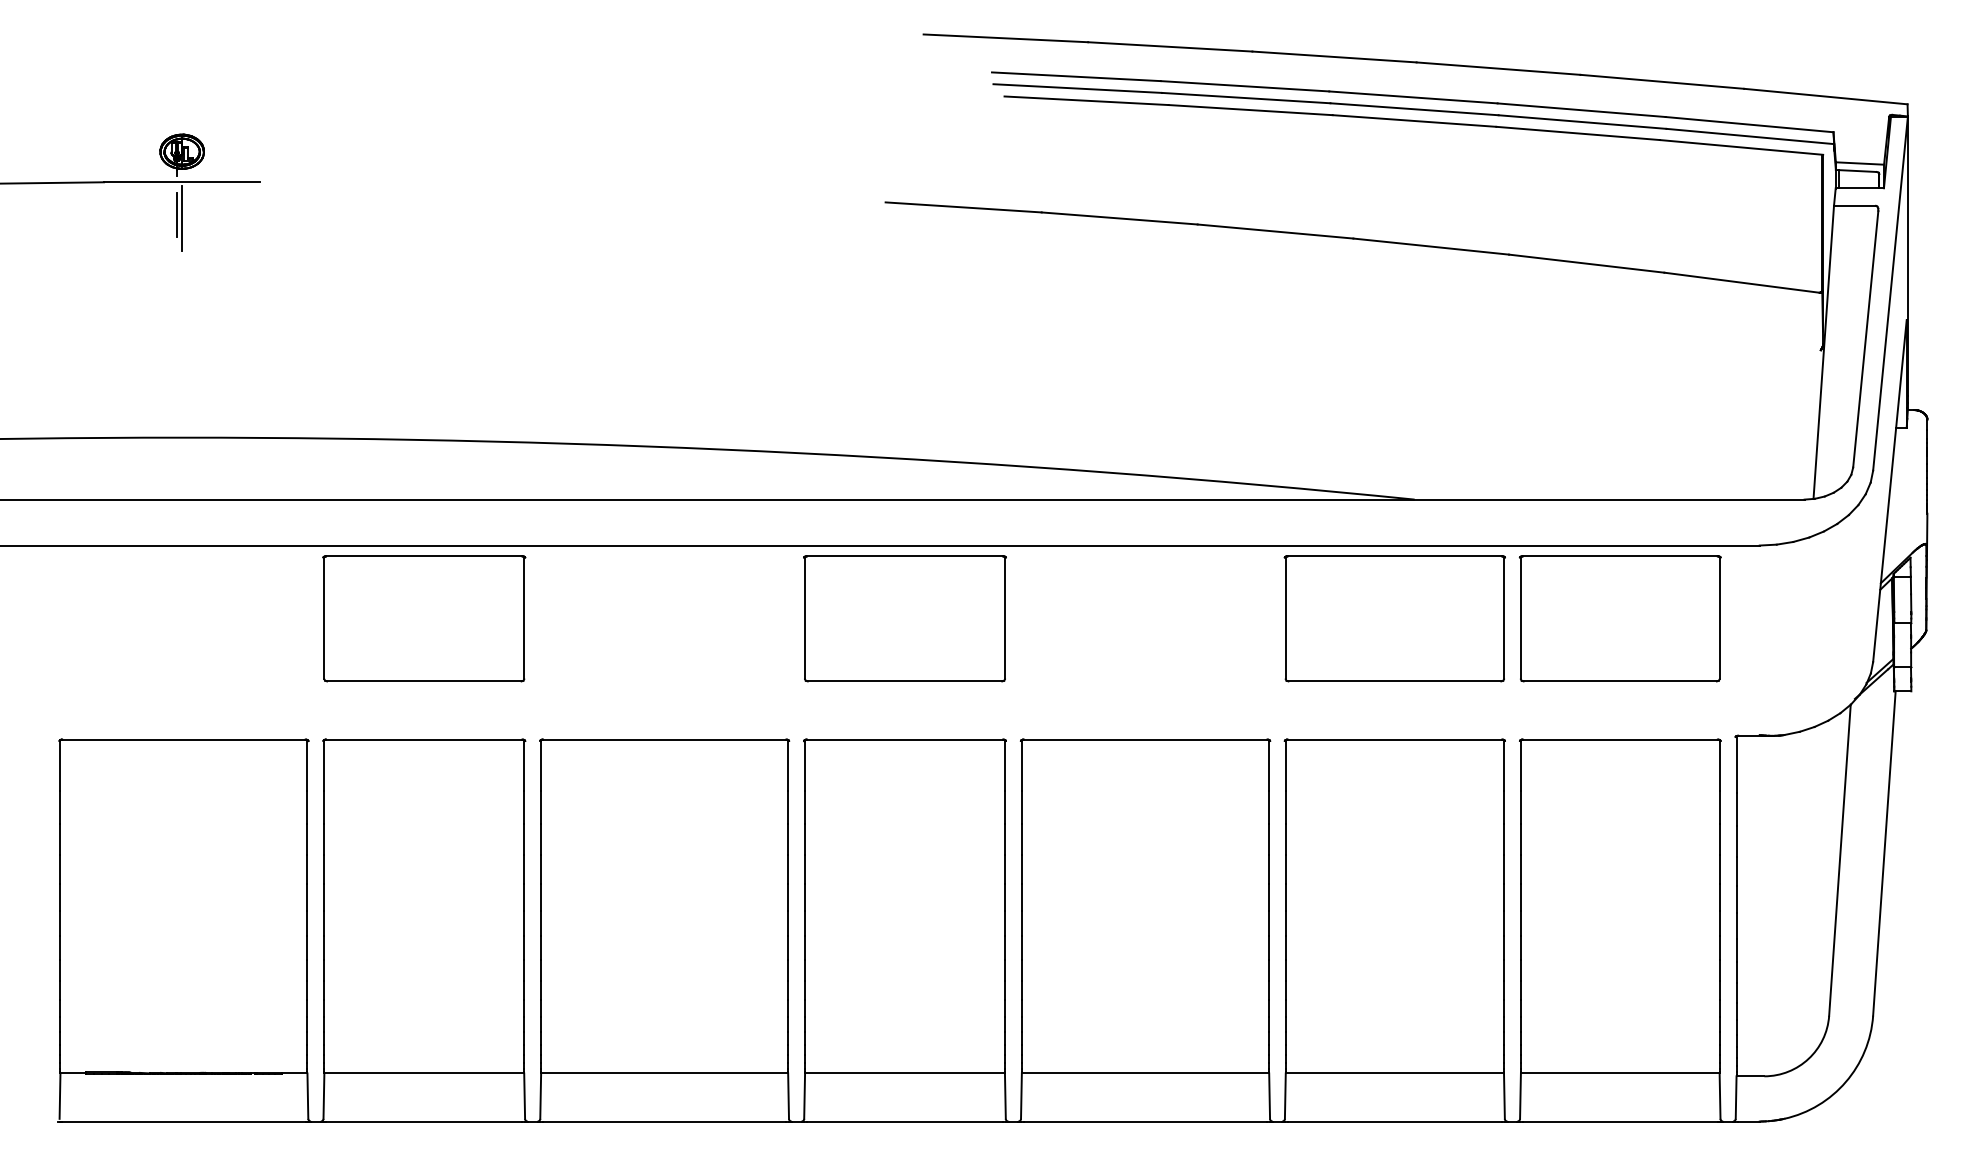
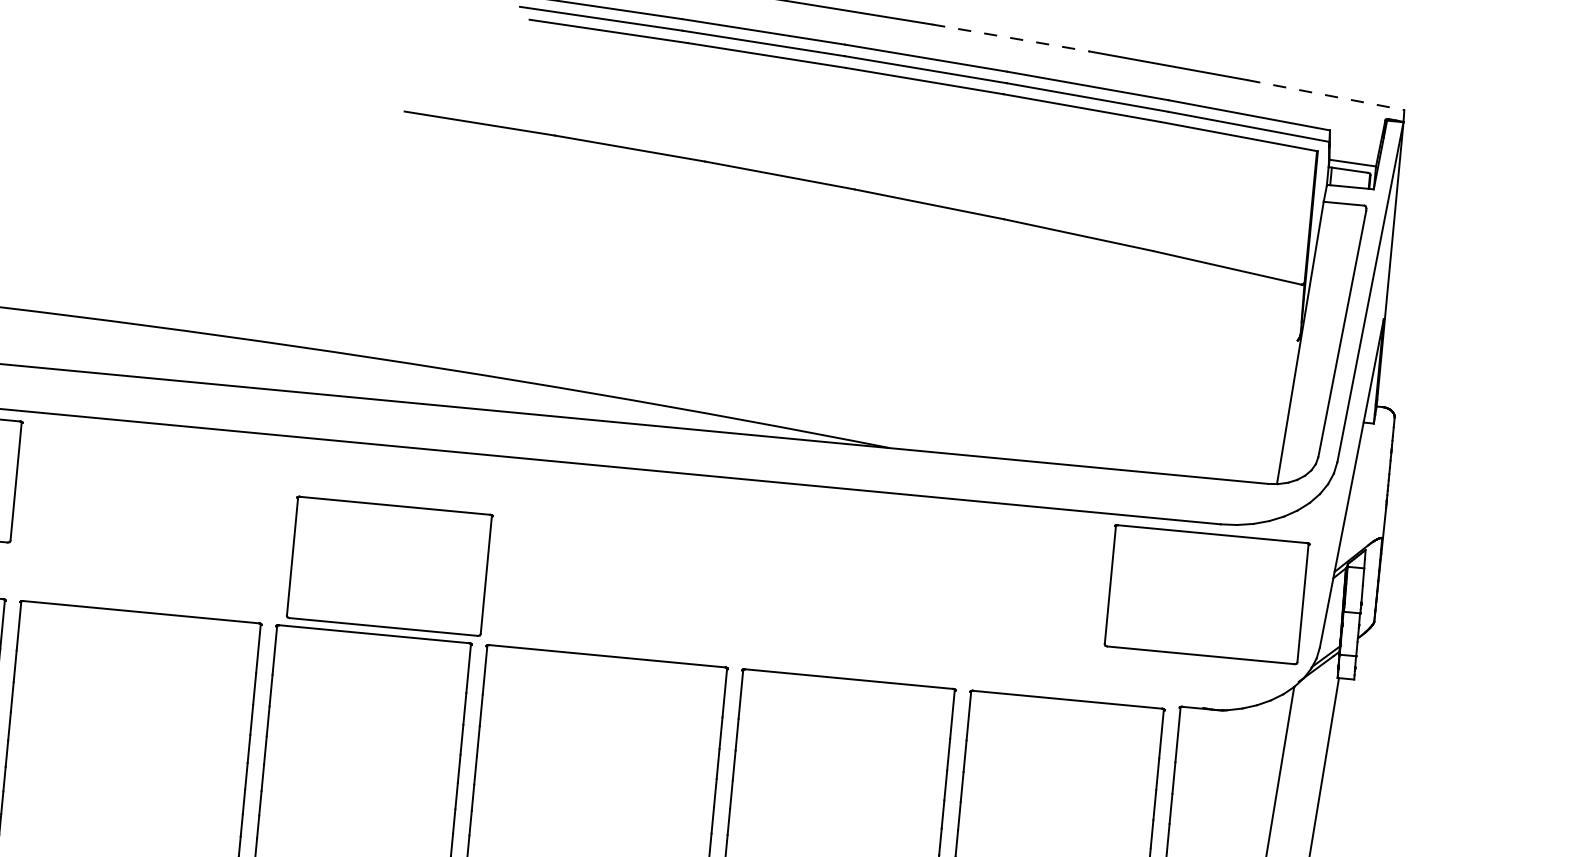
line: (1499, 68) -> (1012, 37), solid -> dashed
line: (1826, 96) -> (1326, 95), solid -> dashed
part: (904, 618) -> (388, 565), moved
part: (1394, 618) -> (859, 561), removed
part: (1619, 618) -> (1205, 594), moved

